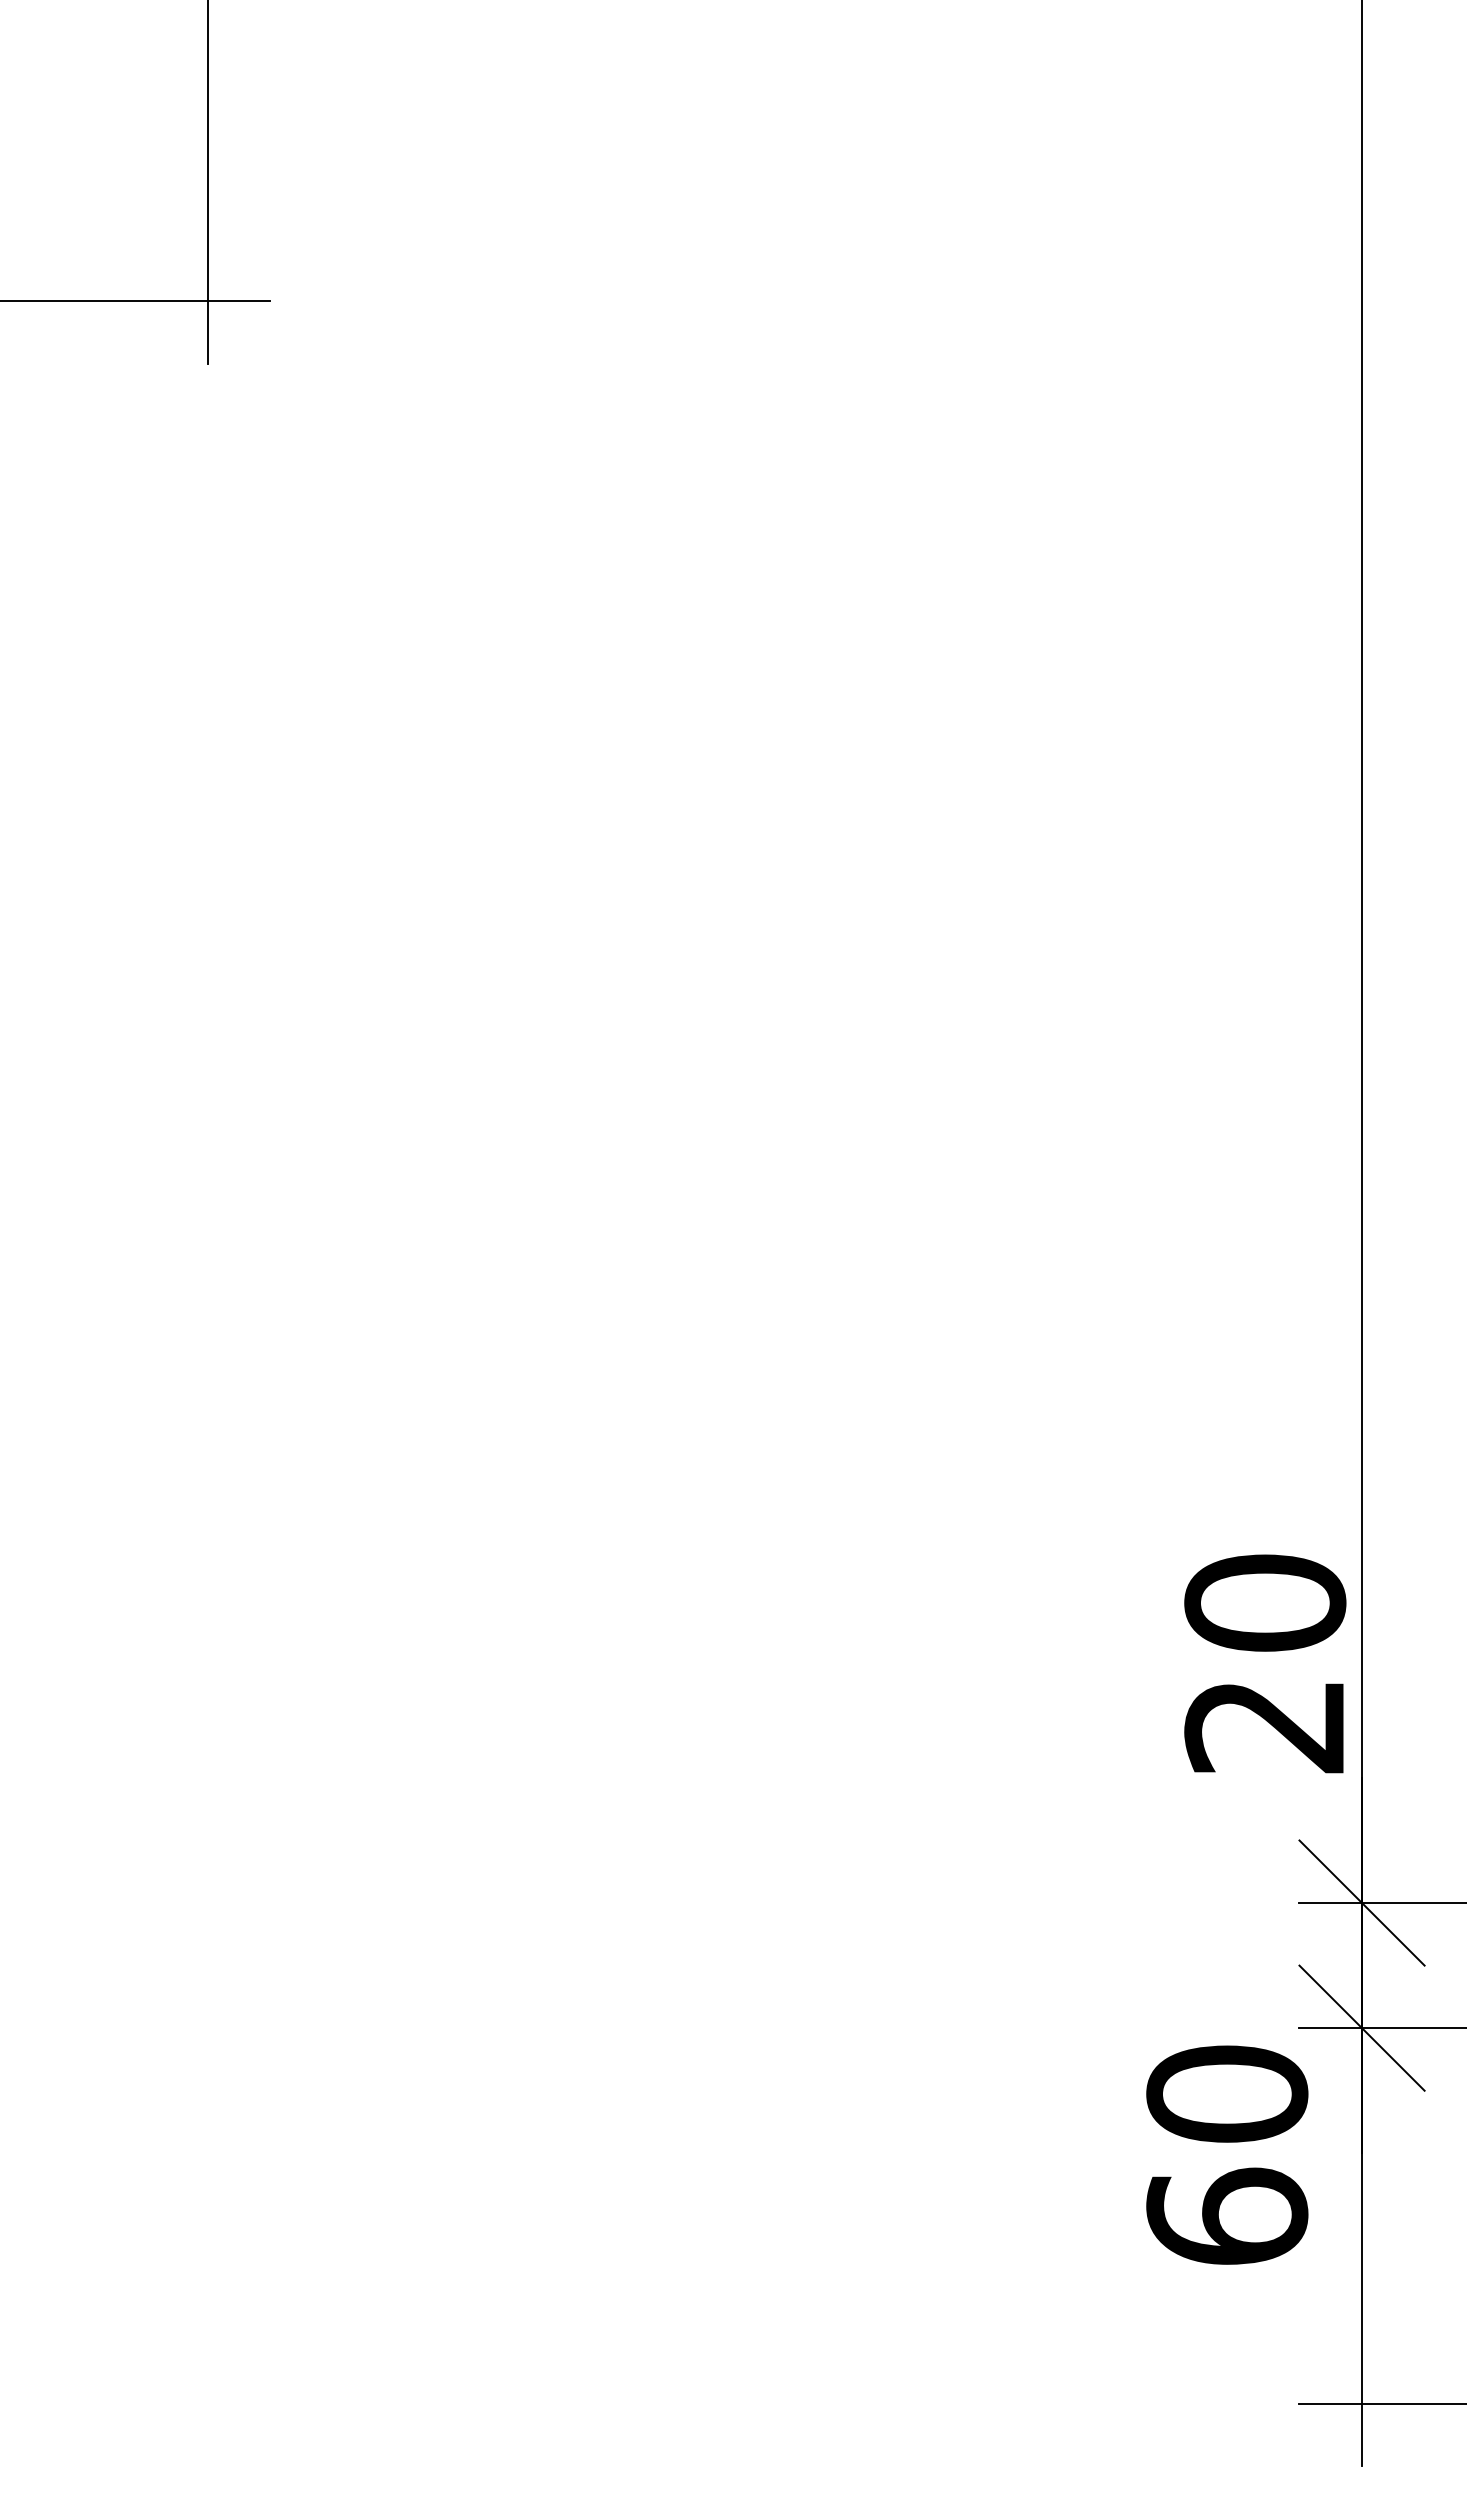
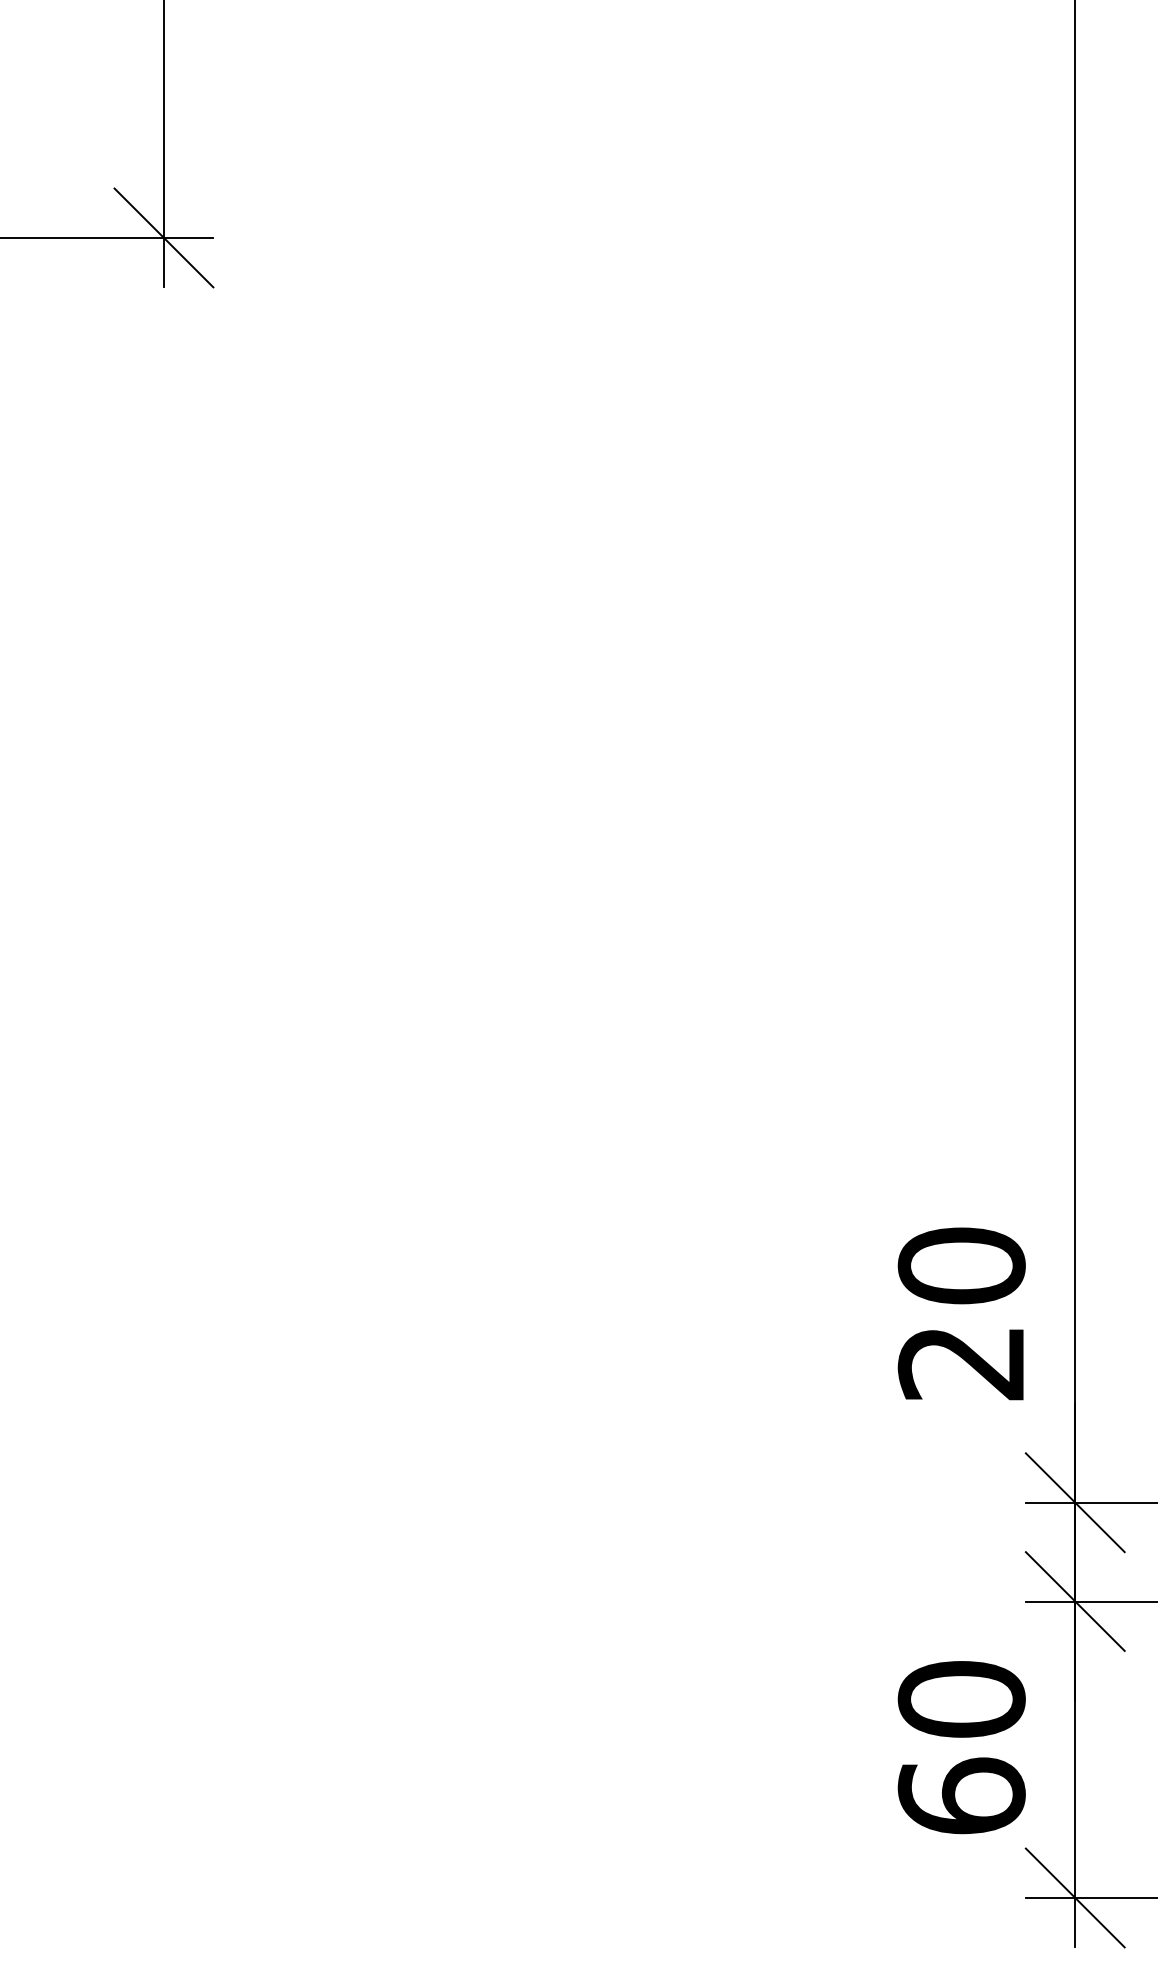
line: (207, 300) -> (163, 237), added
text: (1265, 1663) -> (961, 1313), moved
text: (1227, 2154) -> (961, 1747), moved
line: (1361, 2403) -> (1074, 1897), added

